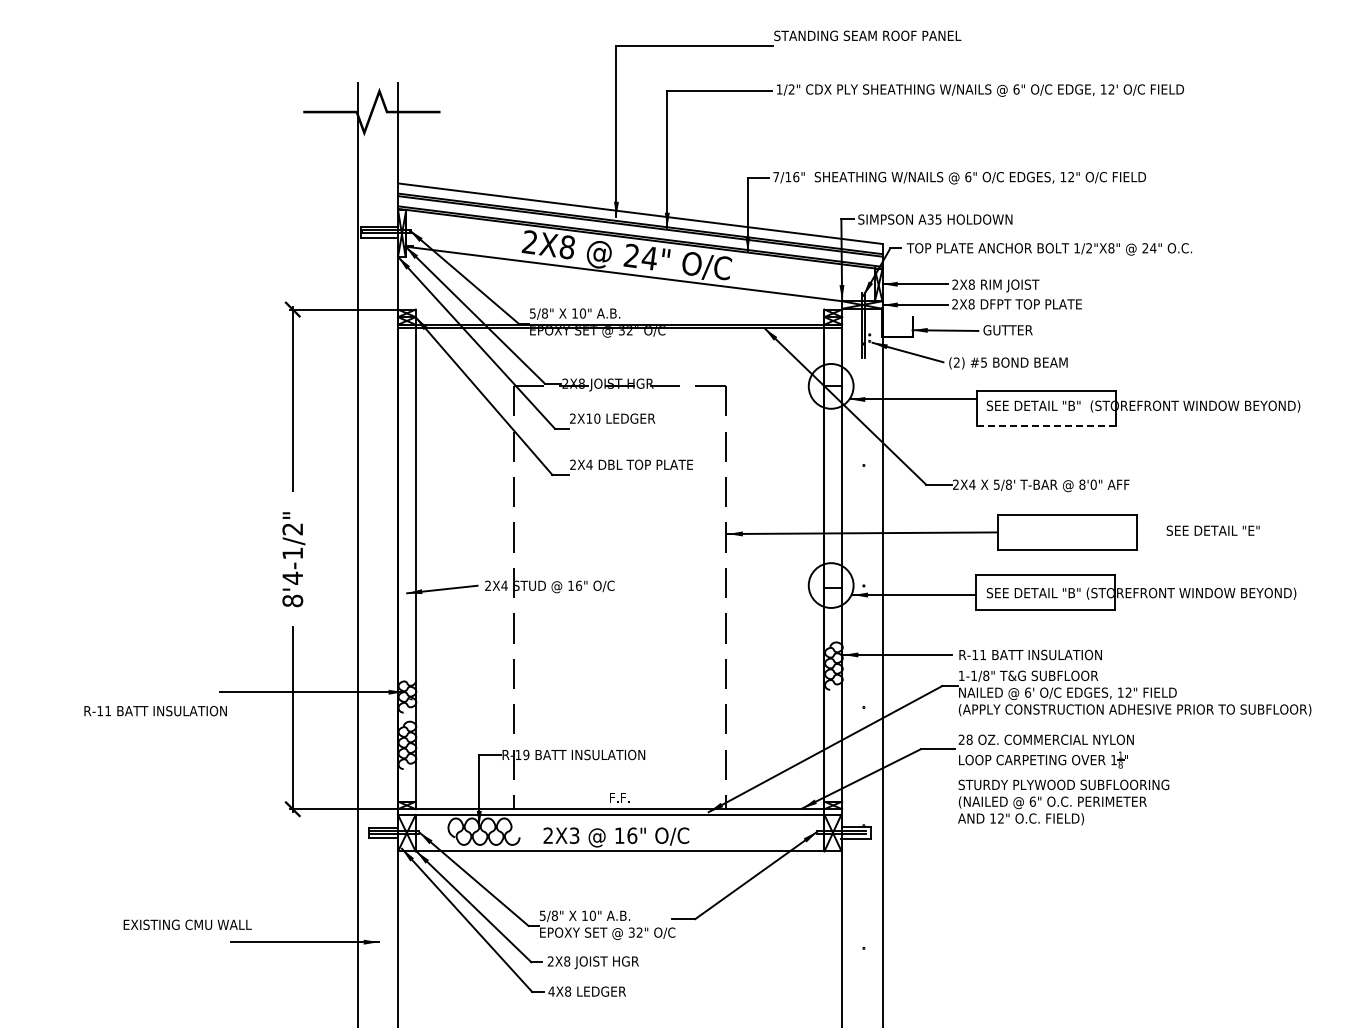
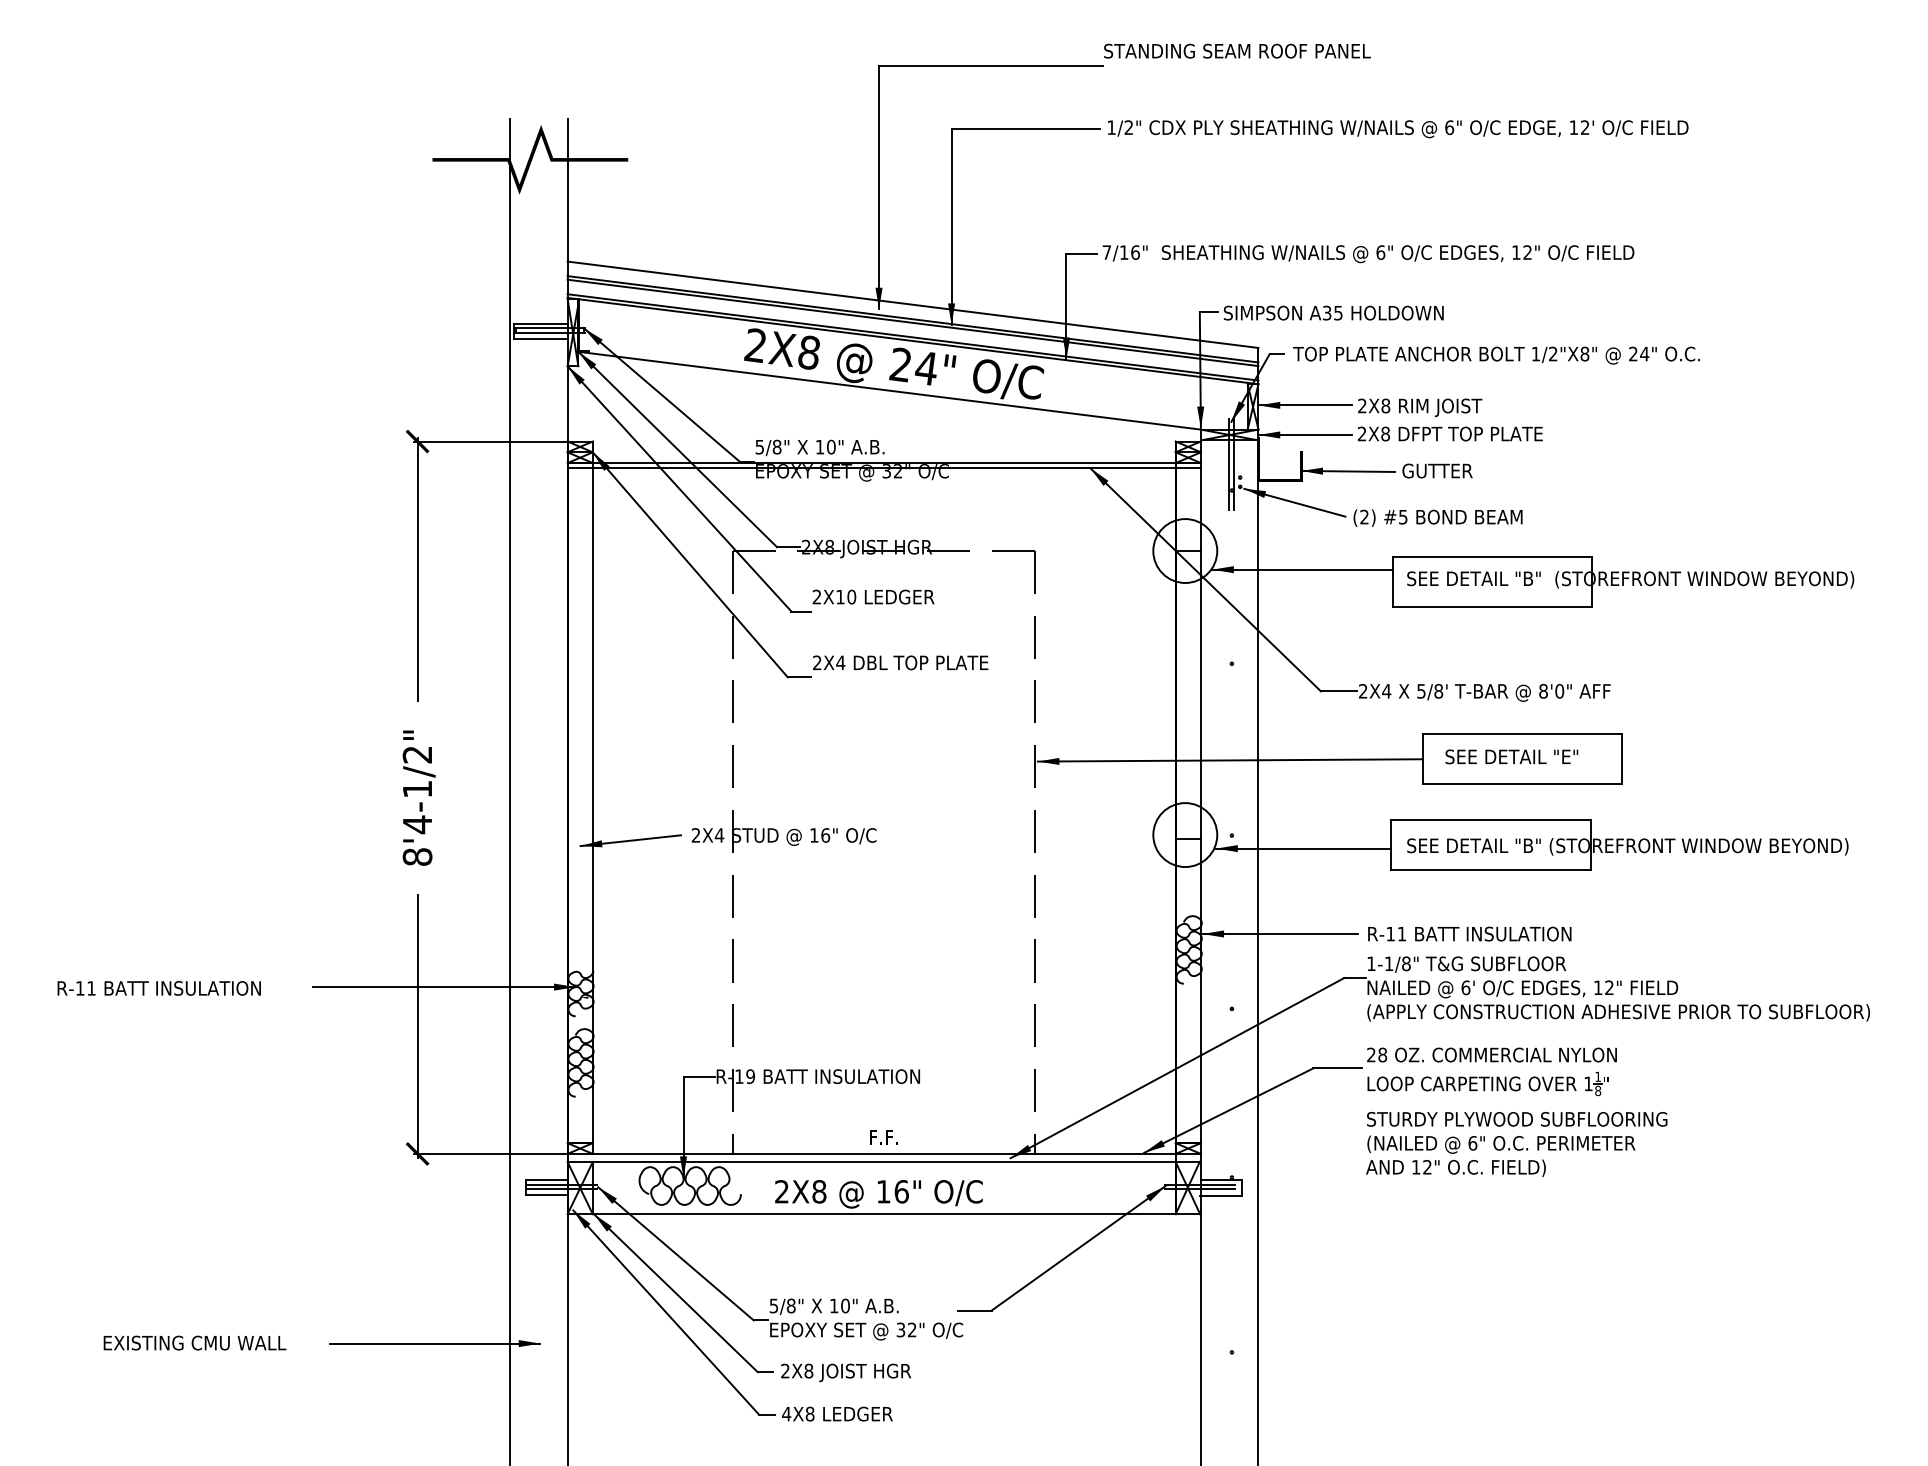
line: (1046, 425) -> (1492, 606), dashed -> solid
text: (1212, 530) -> (1510, 756), moved
text: (155, 711) -> (159, 988), moved
text: (574, 835) -> (819, 1191), 2X3 -> 2X8
text: (187, 924) -> (194, 1342), moved

